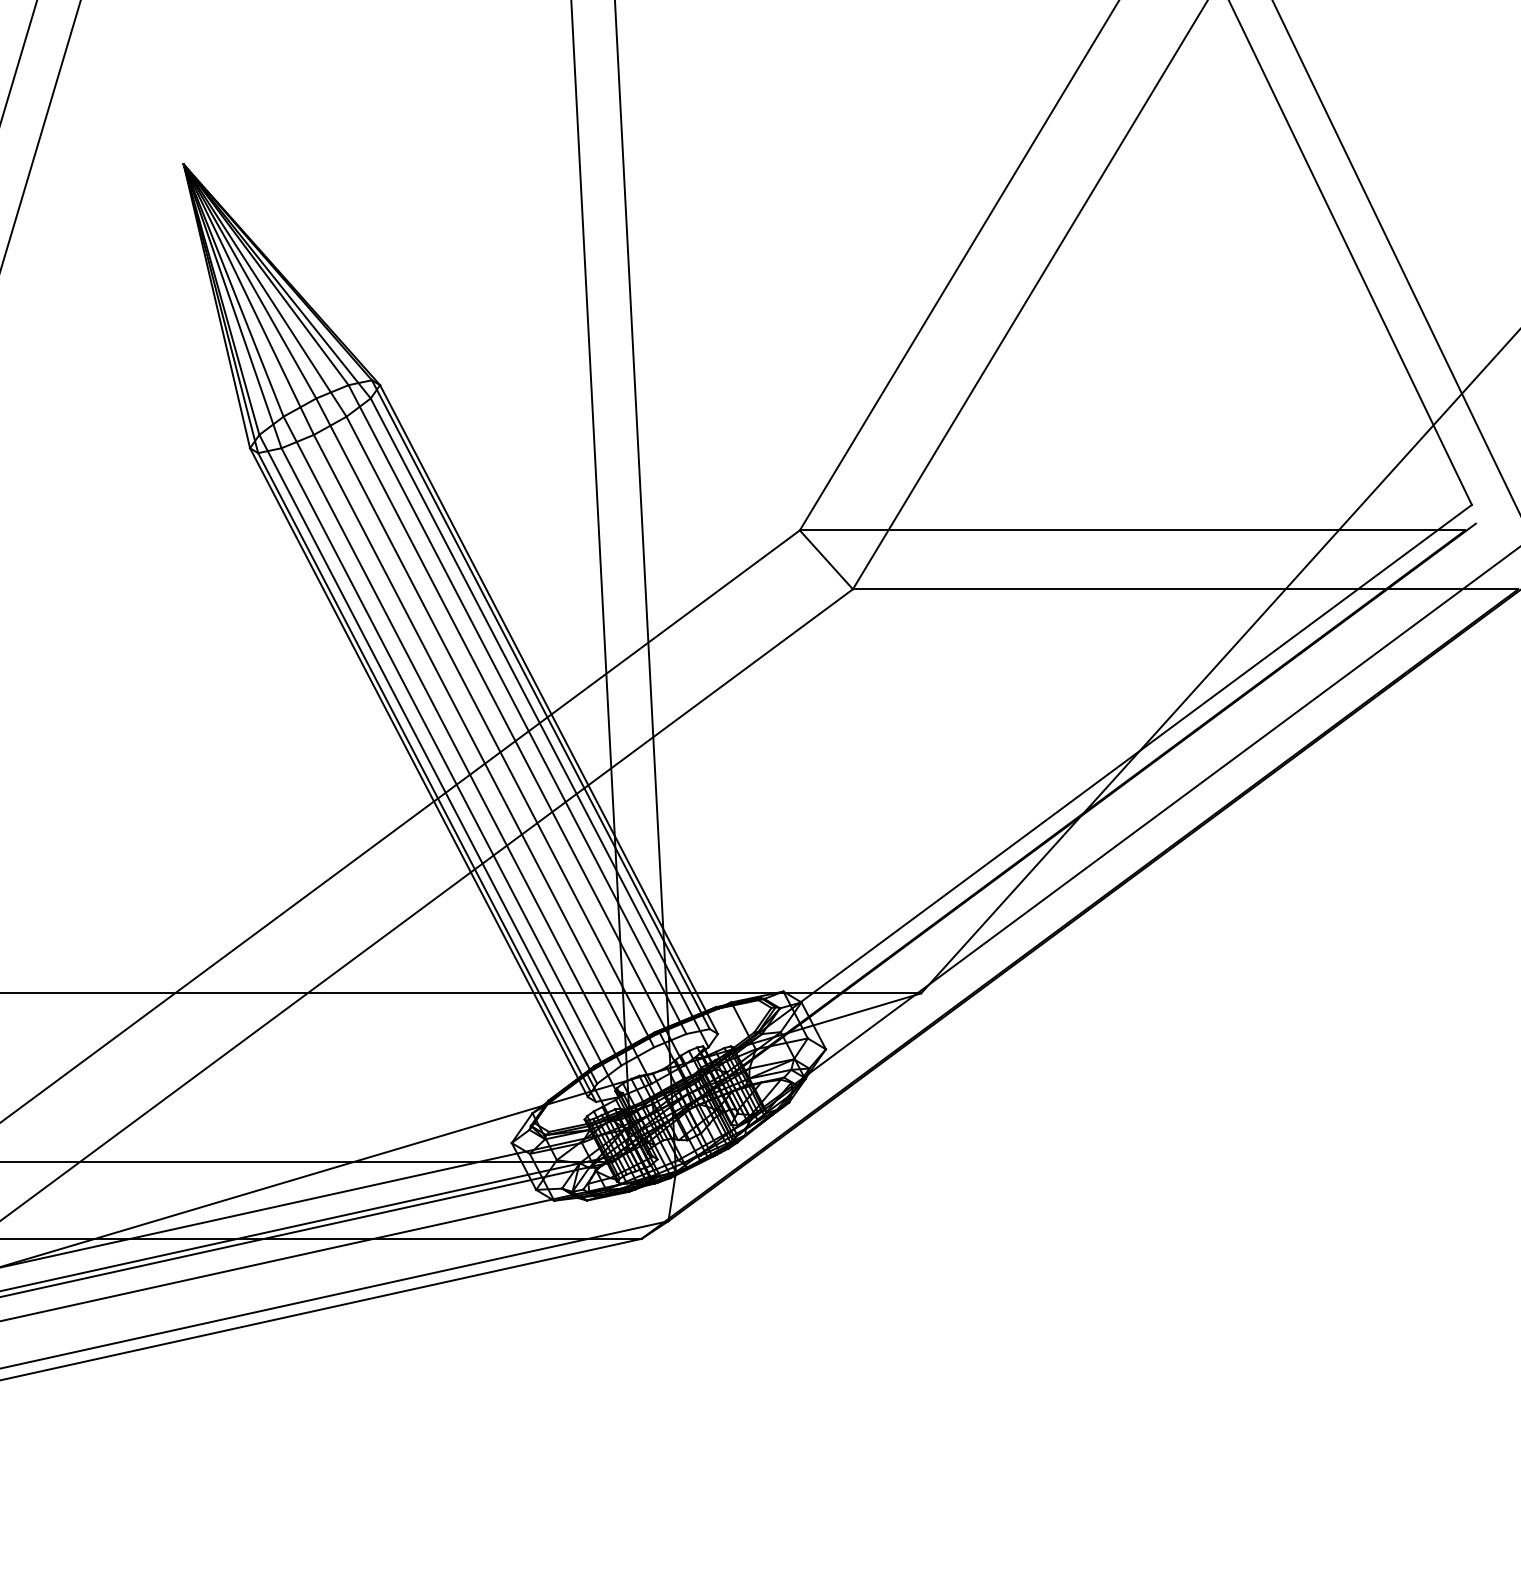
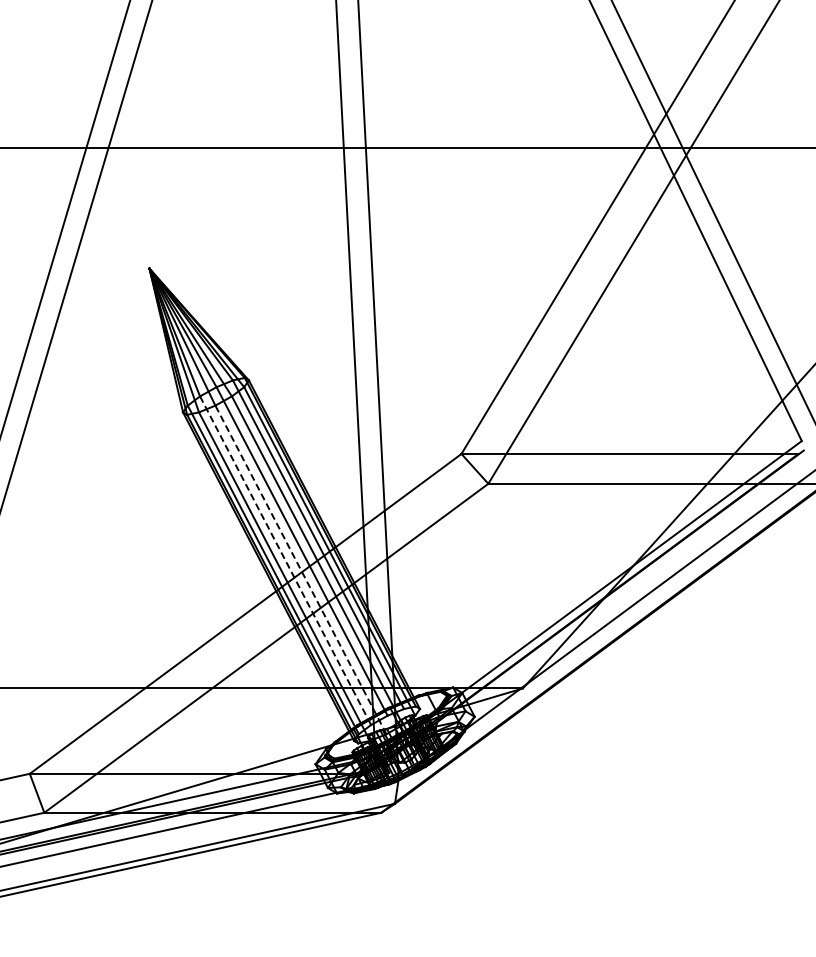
line: (452, 742) -> (285, 561), solid -> dashed
line: (481, 758) -> (300, 569), solid -> dashed

